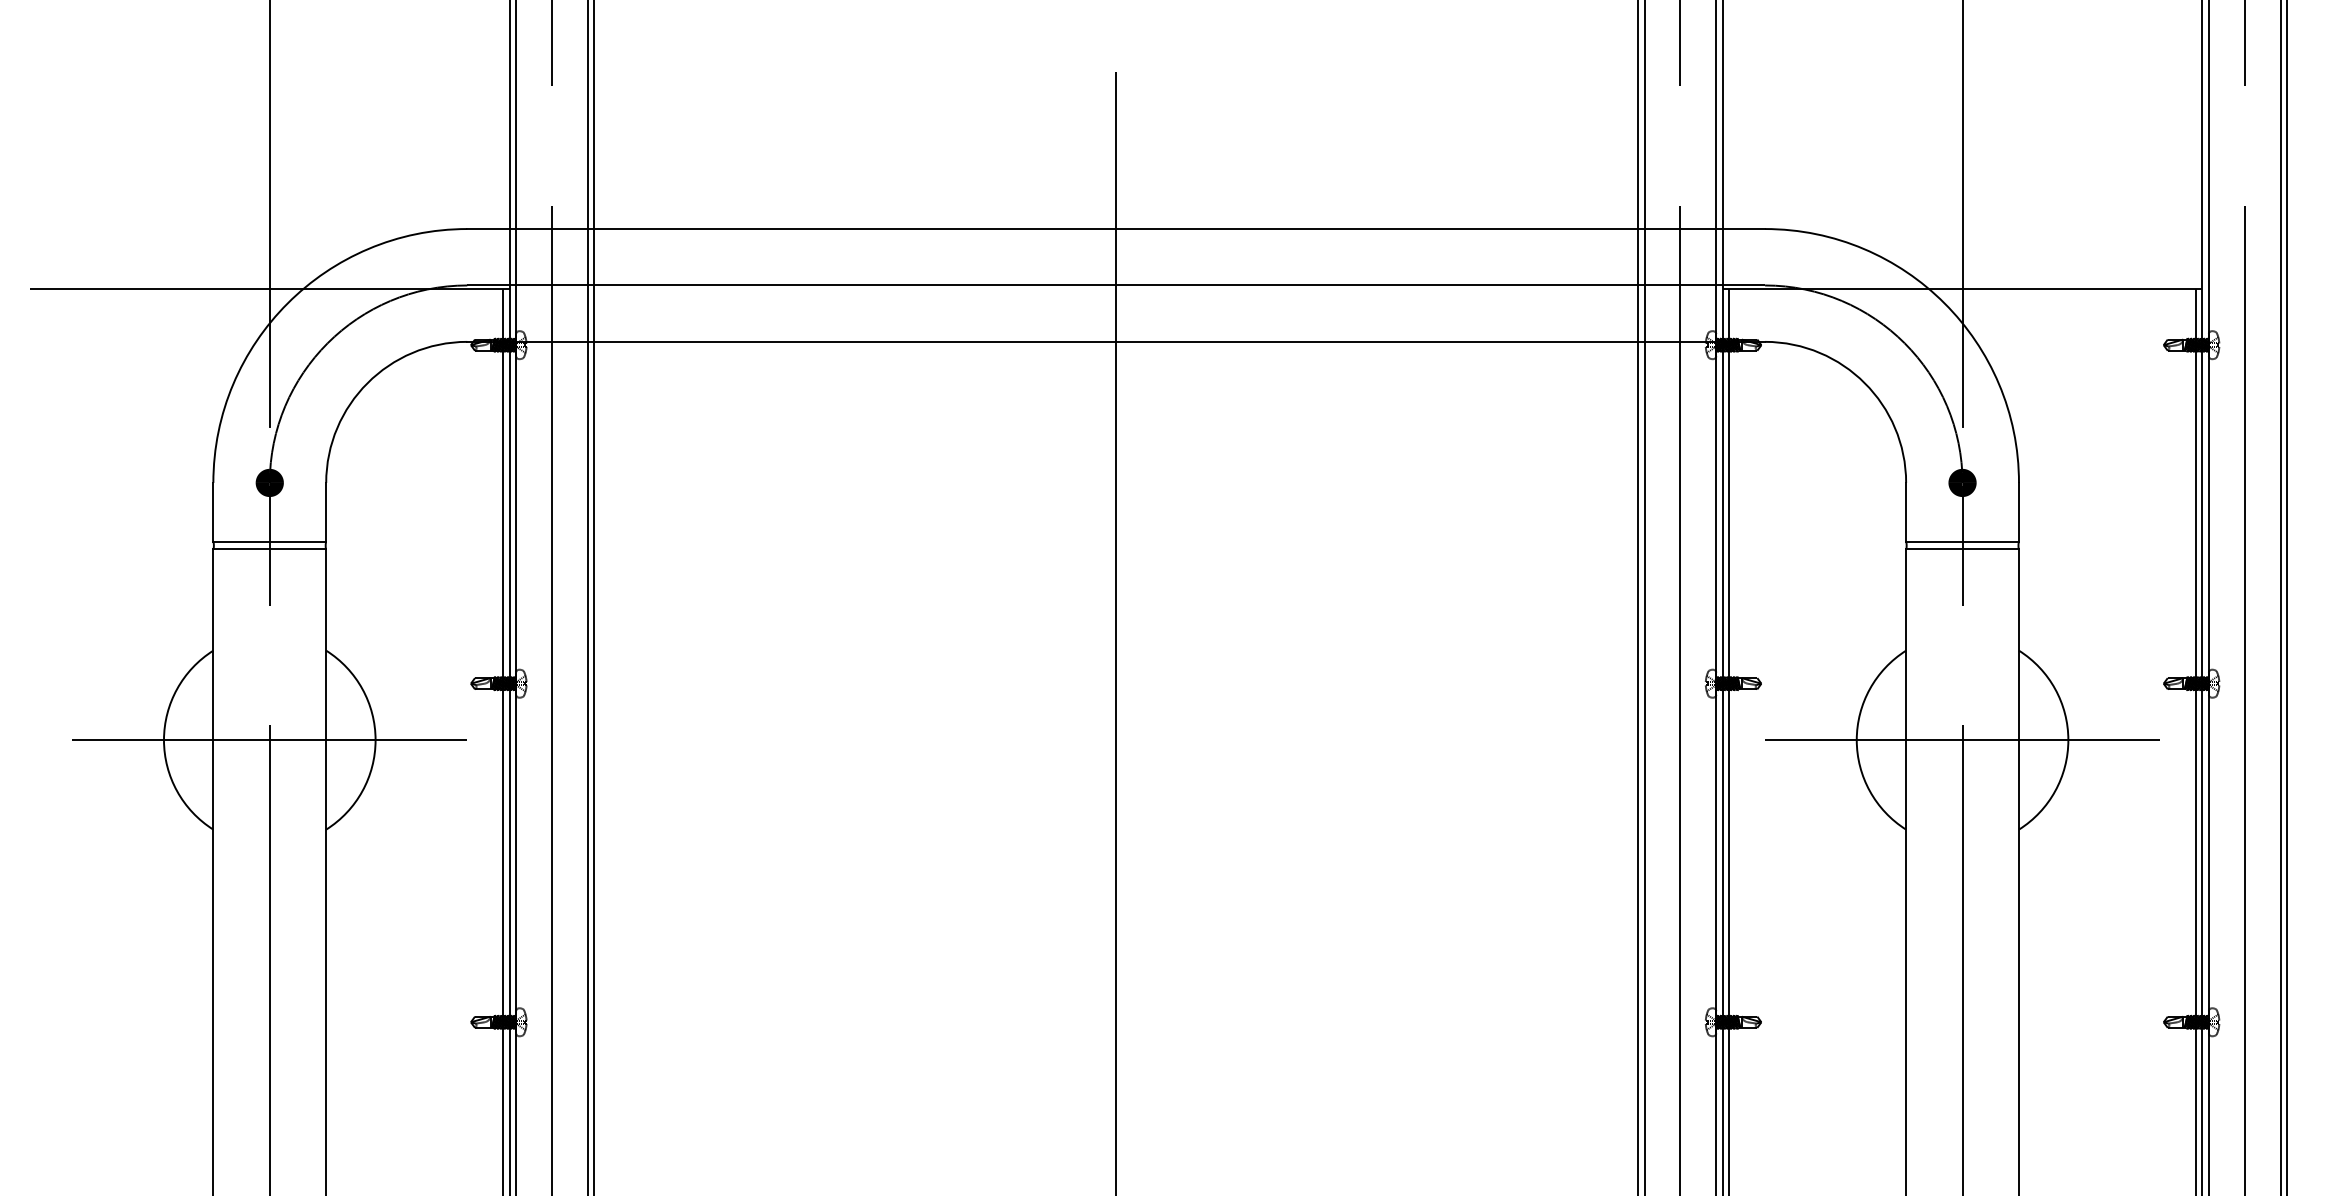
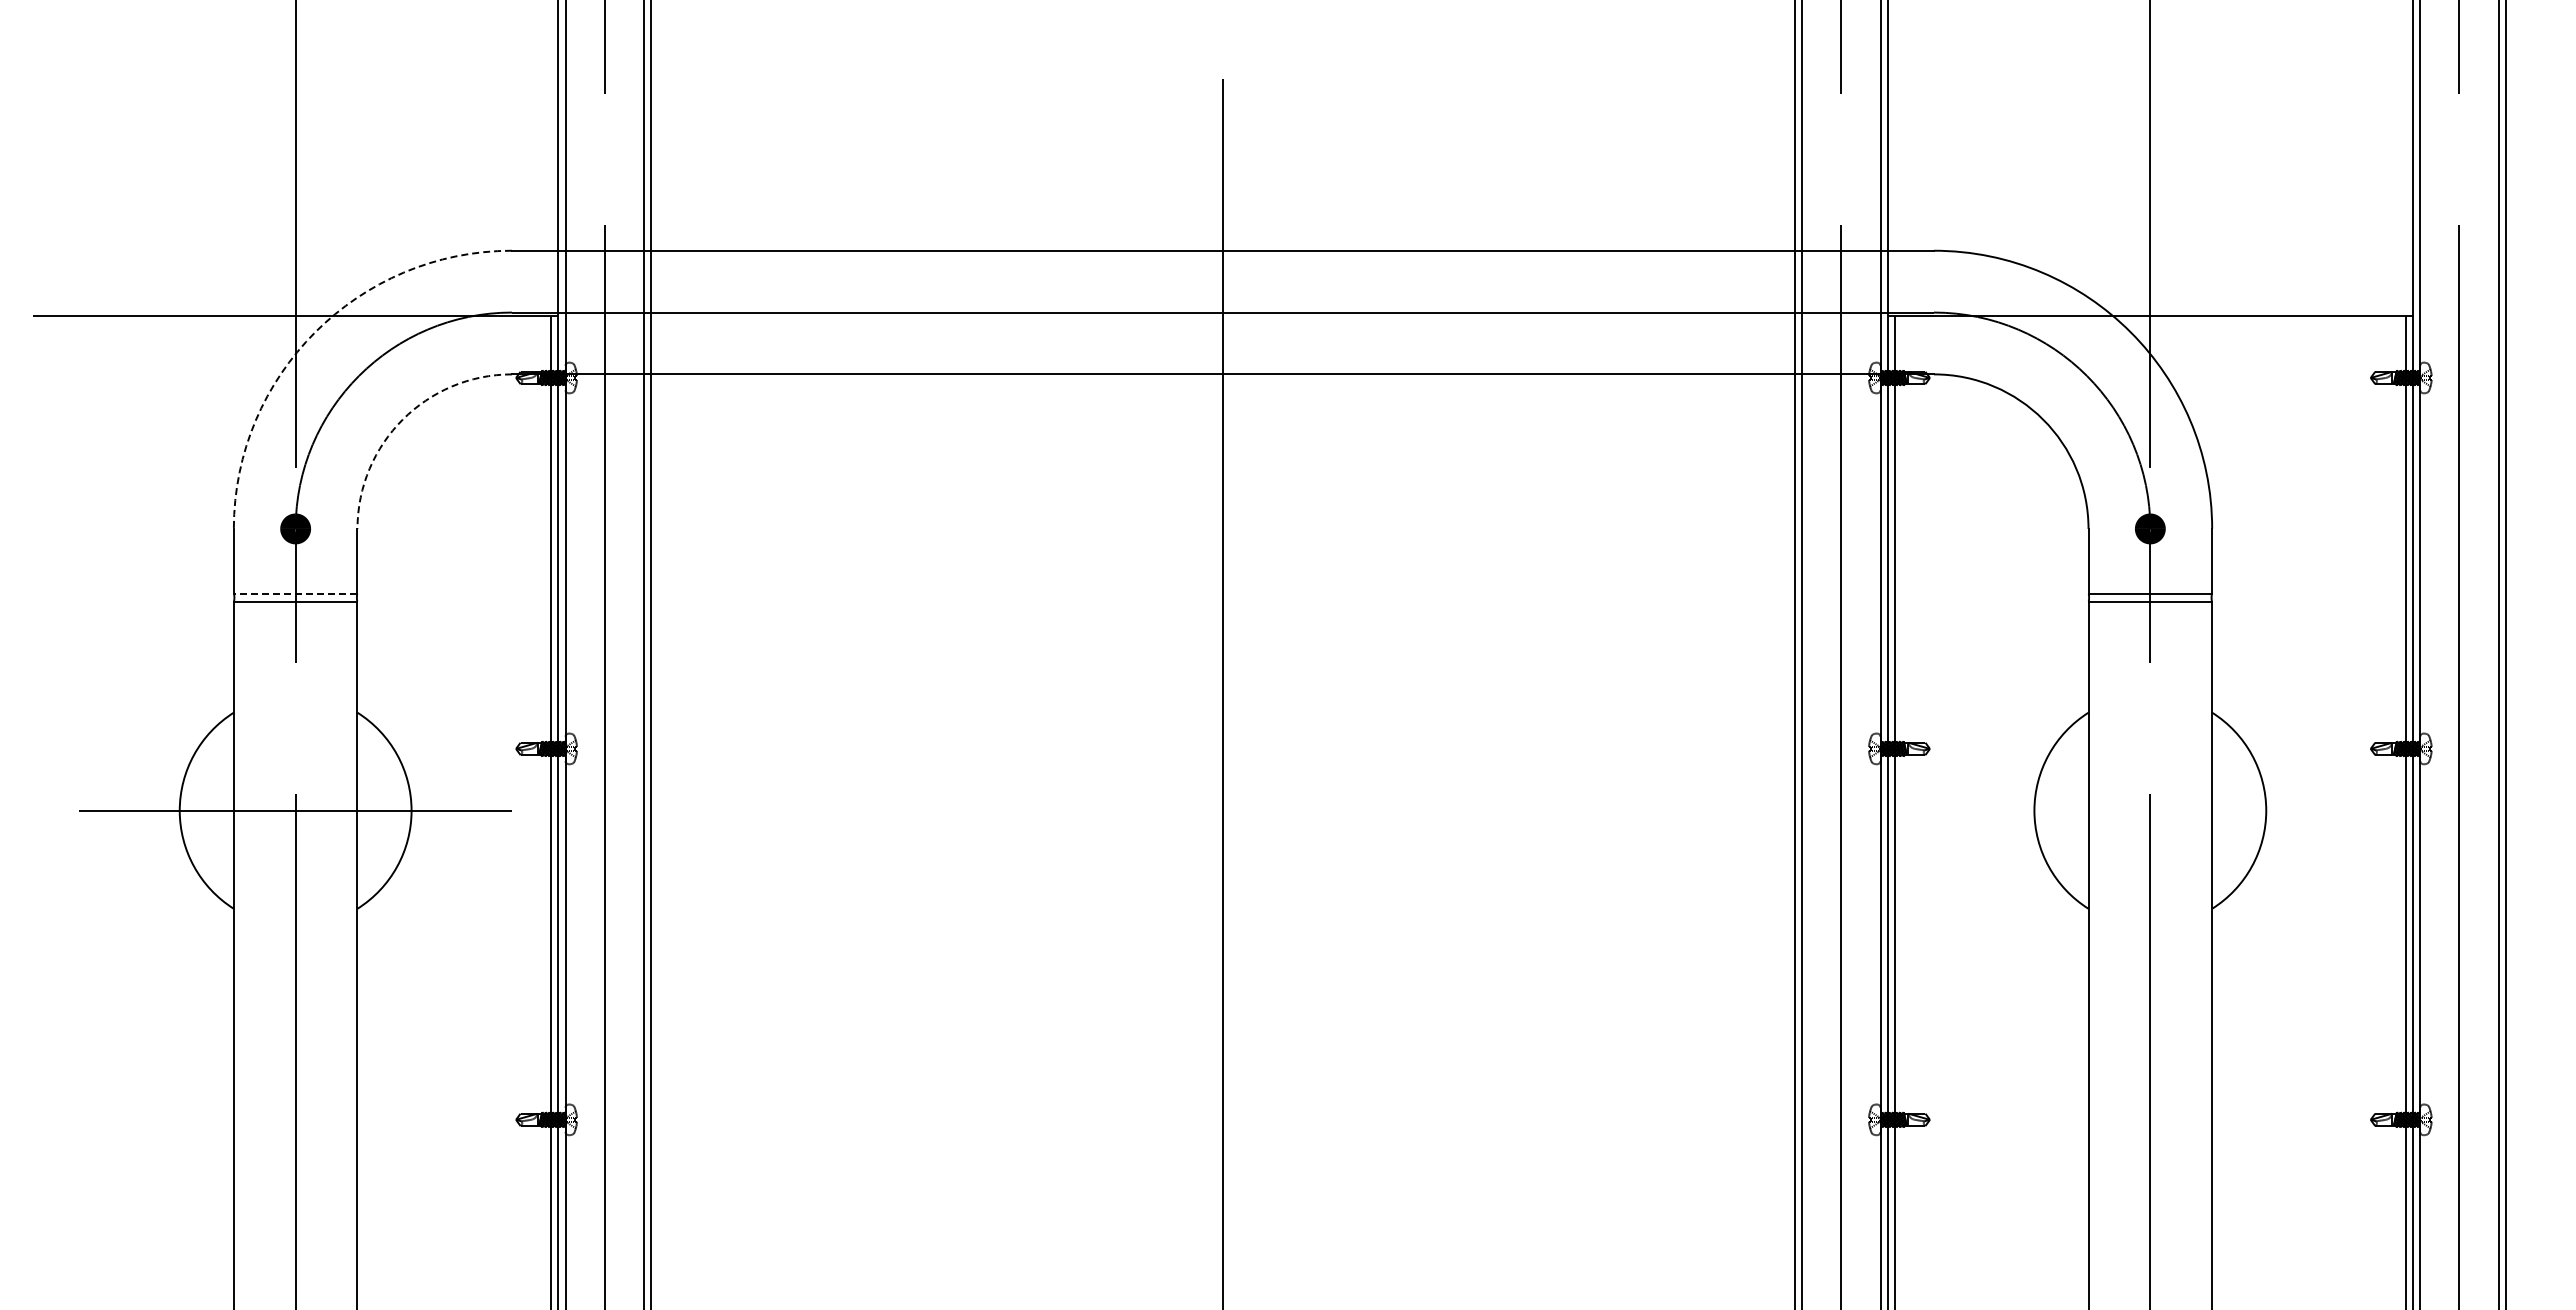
arc: (287, 303) -> (315, 332), solid -> dashed
arc: (367, 383) -> (402, 419), solid -> dashed
line: (269, 541) -> (295, 593), solid -> dashed
line: (1961, 739) -> (2149, 810), removed

